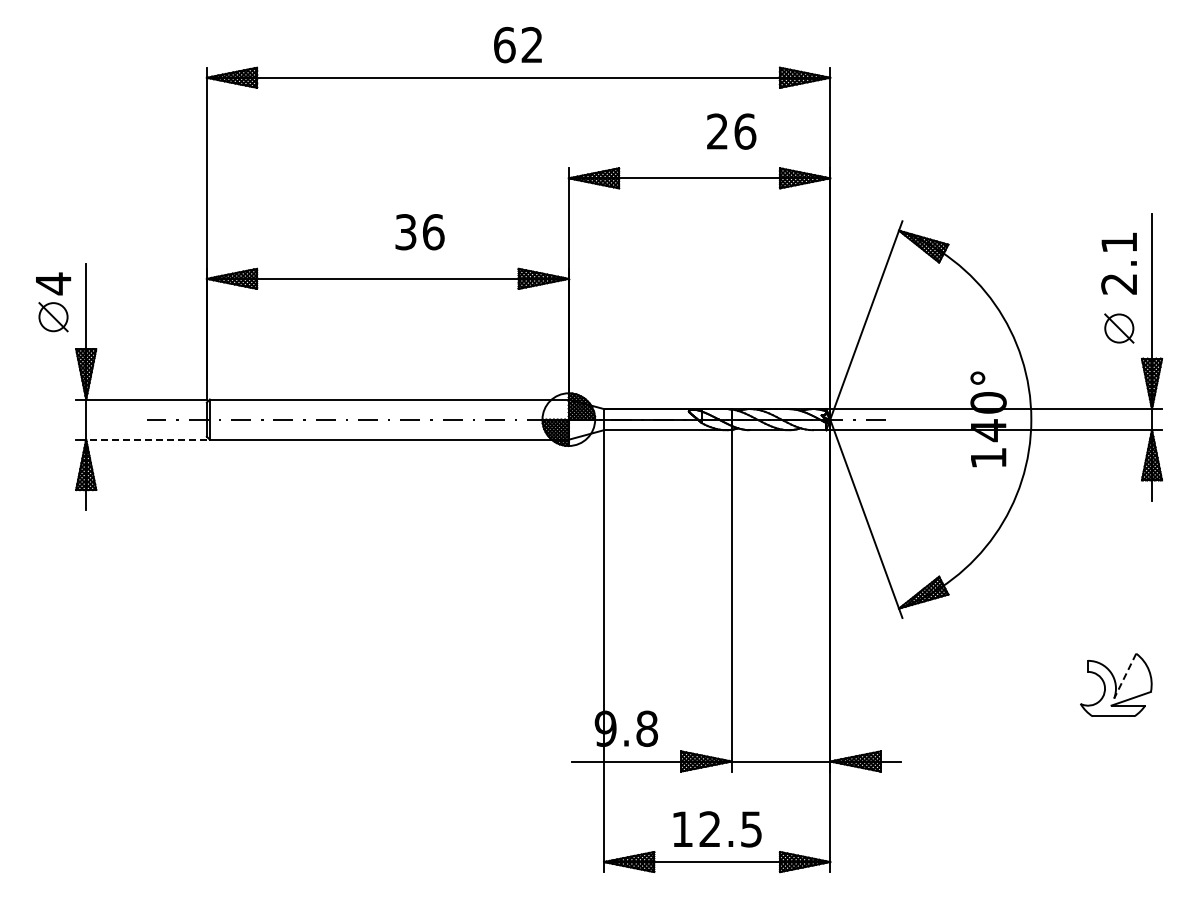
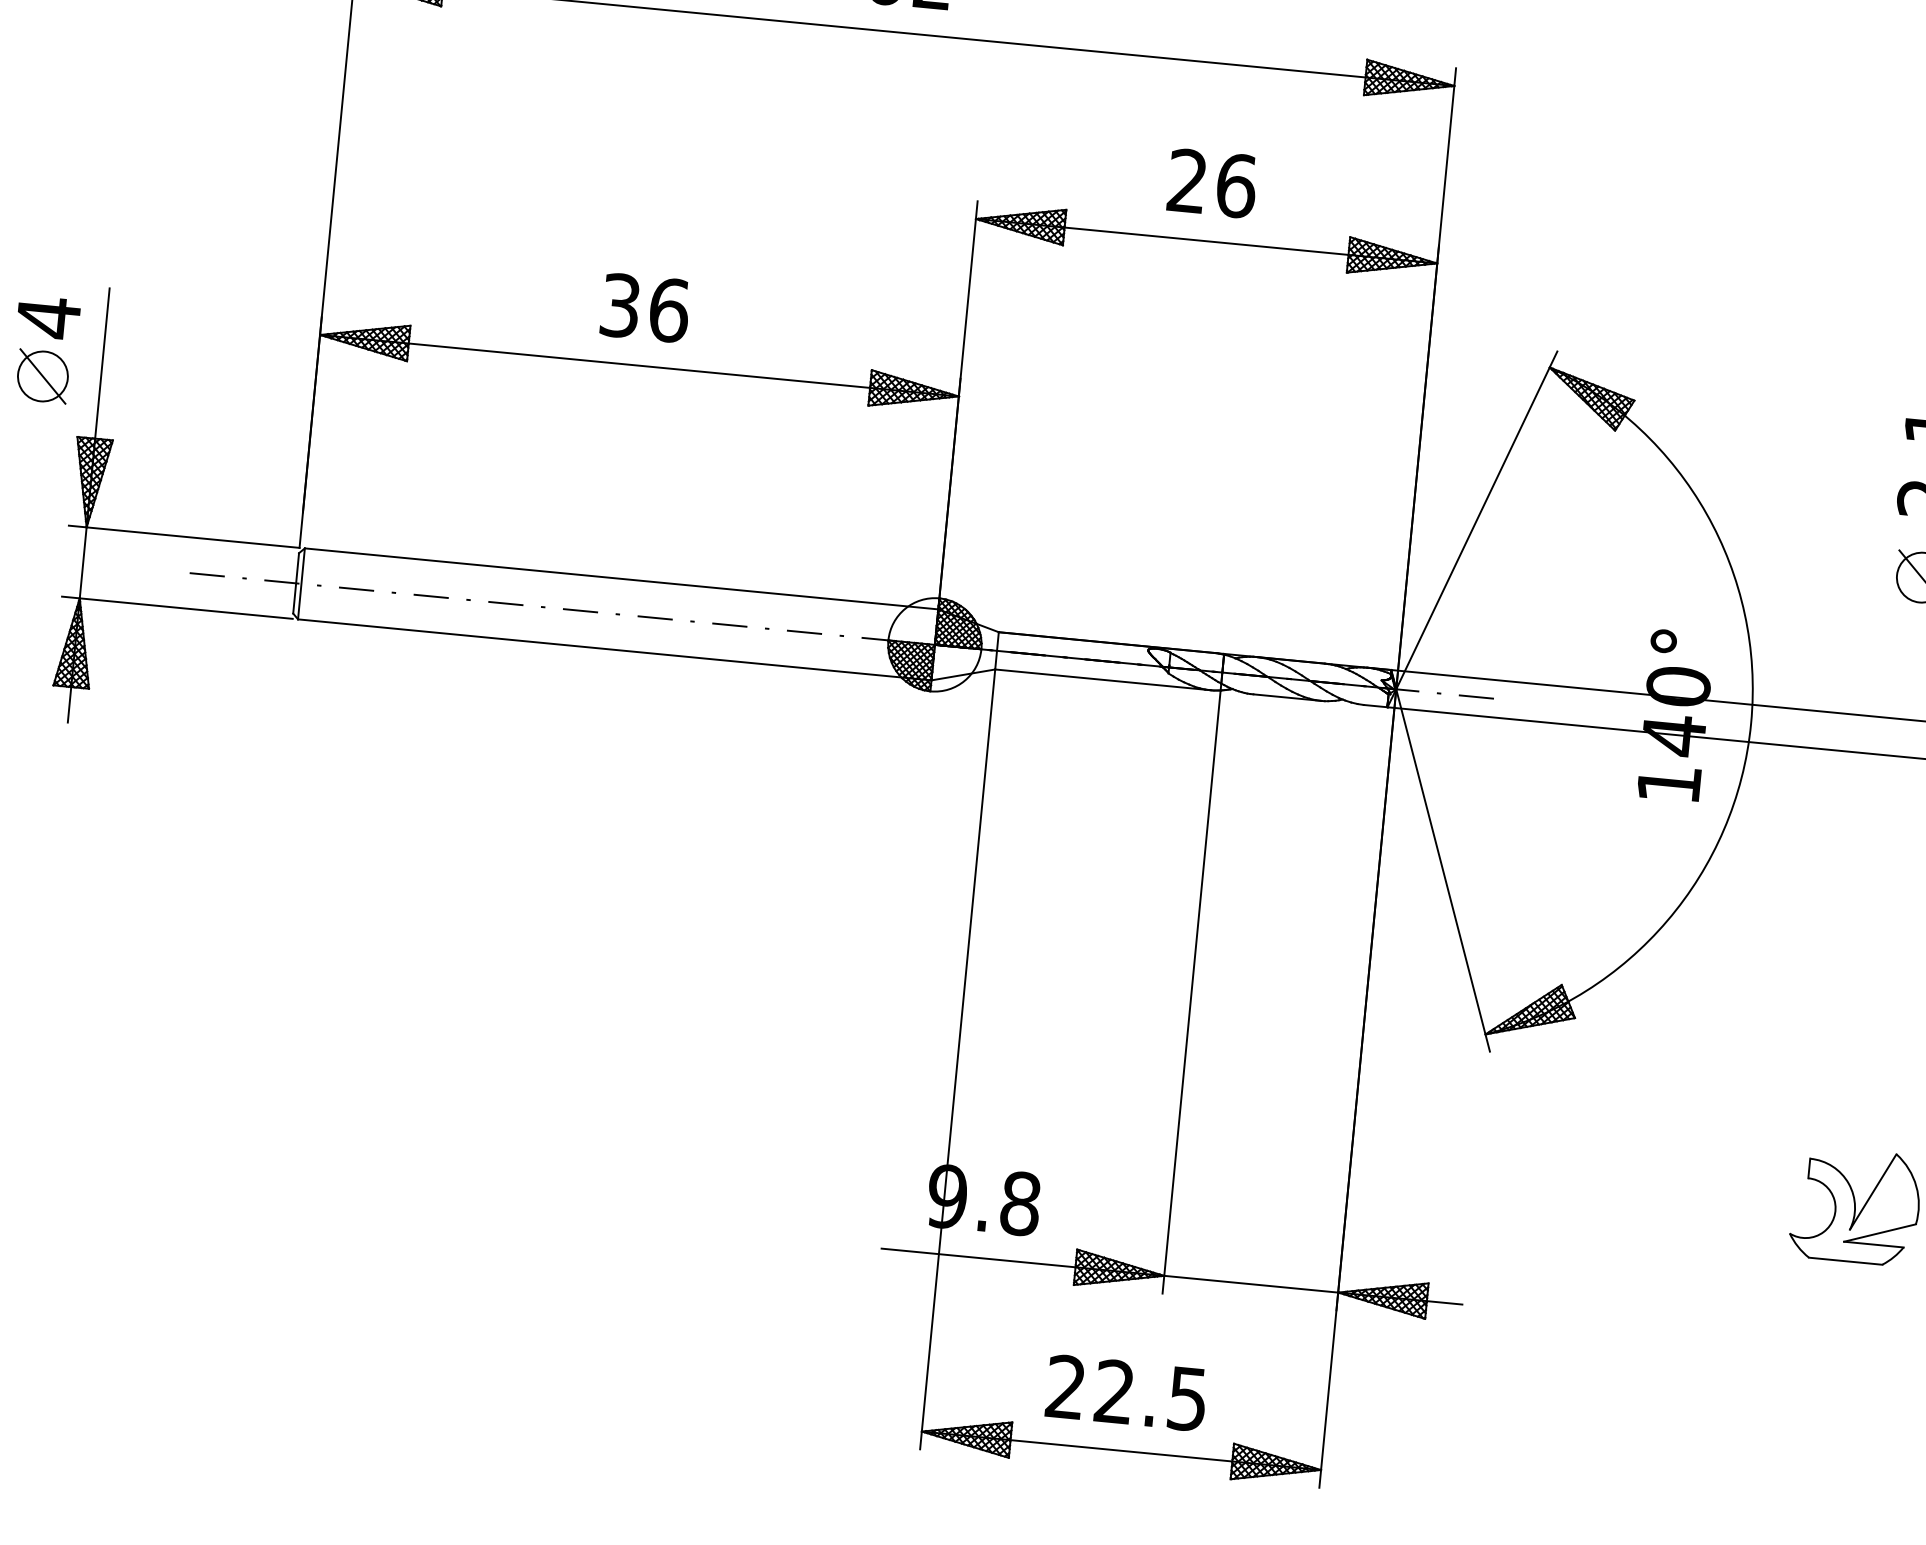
text: (731, 131) -> (1212, 183), moved
text: (419, 232) -> (644, 308), moved
line: (146, 439) -> (186, 608), dashed -> solid
line: (1125, 676) -> (1873, 1192), dashed -> solid
text: (682, 828) -> (1066, 1385), 12.5 -> 22.5

